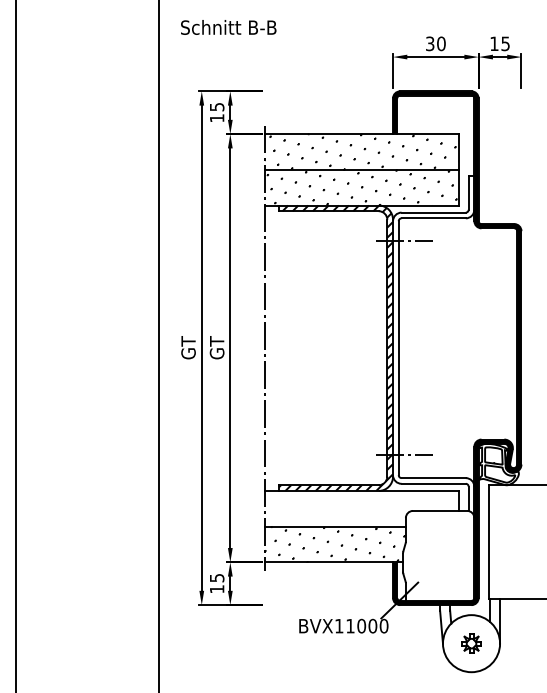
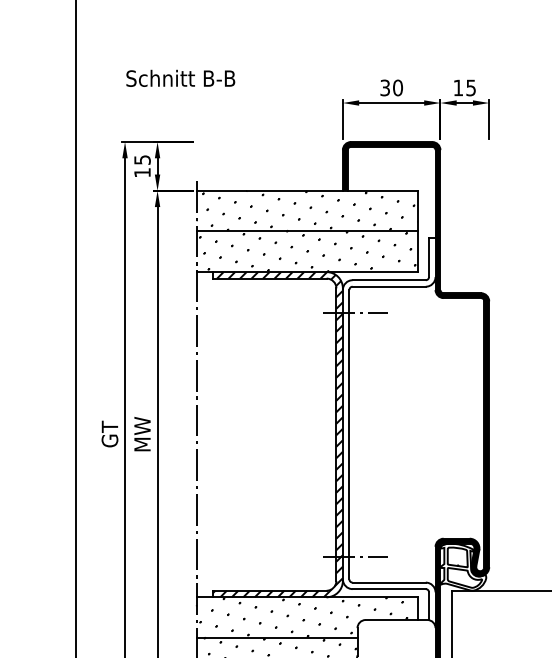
text: (228, 27) -> (180, 78), moved
text: (216, 347) -> (141, 433), GT -> MW
hatch: (356, 508) -> (301, 617), added

